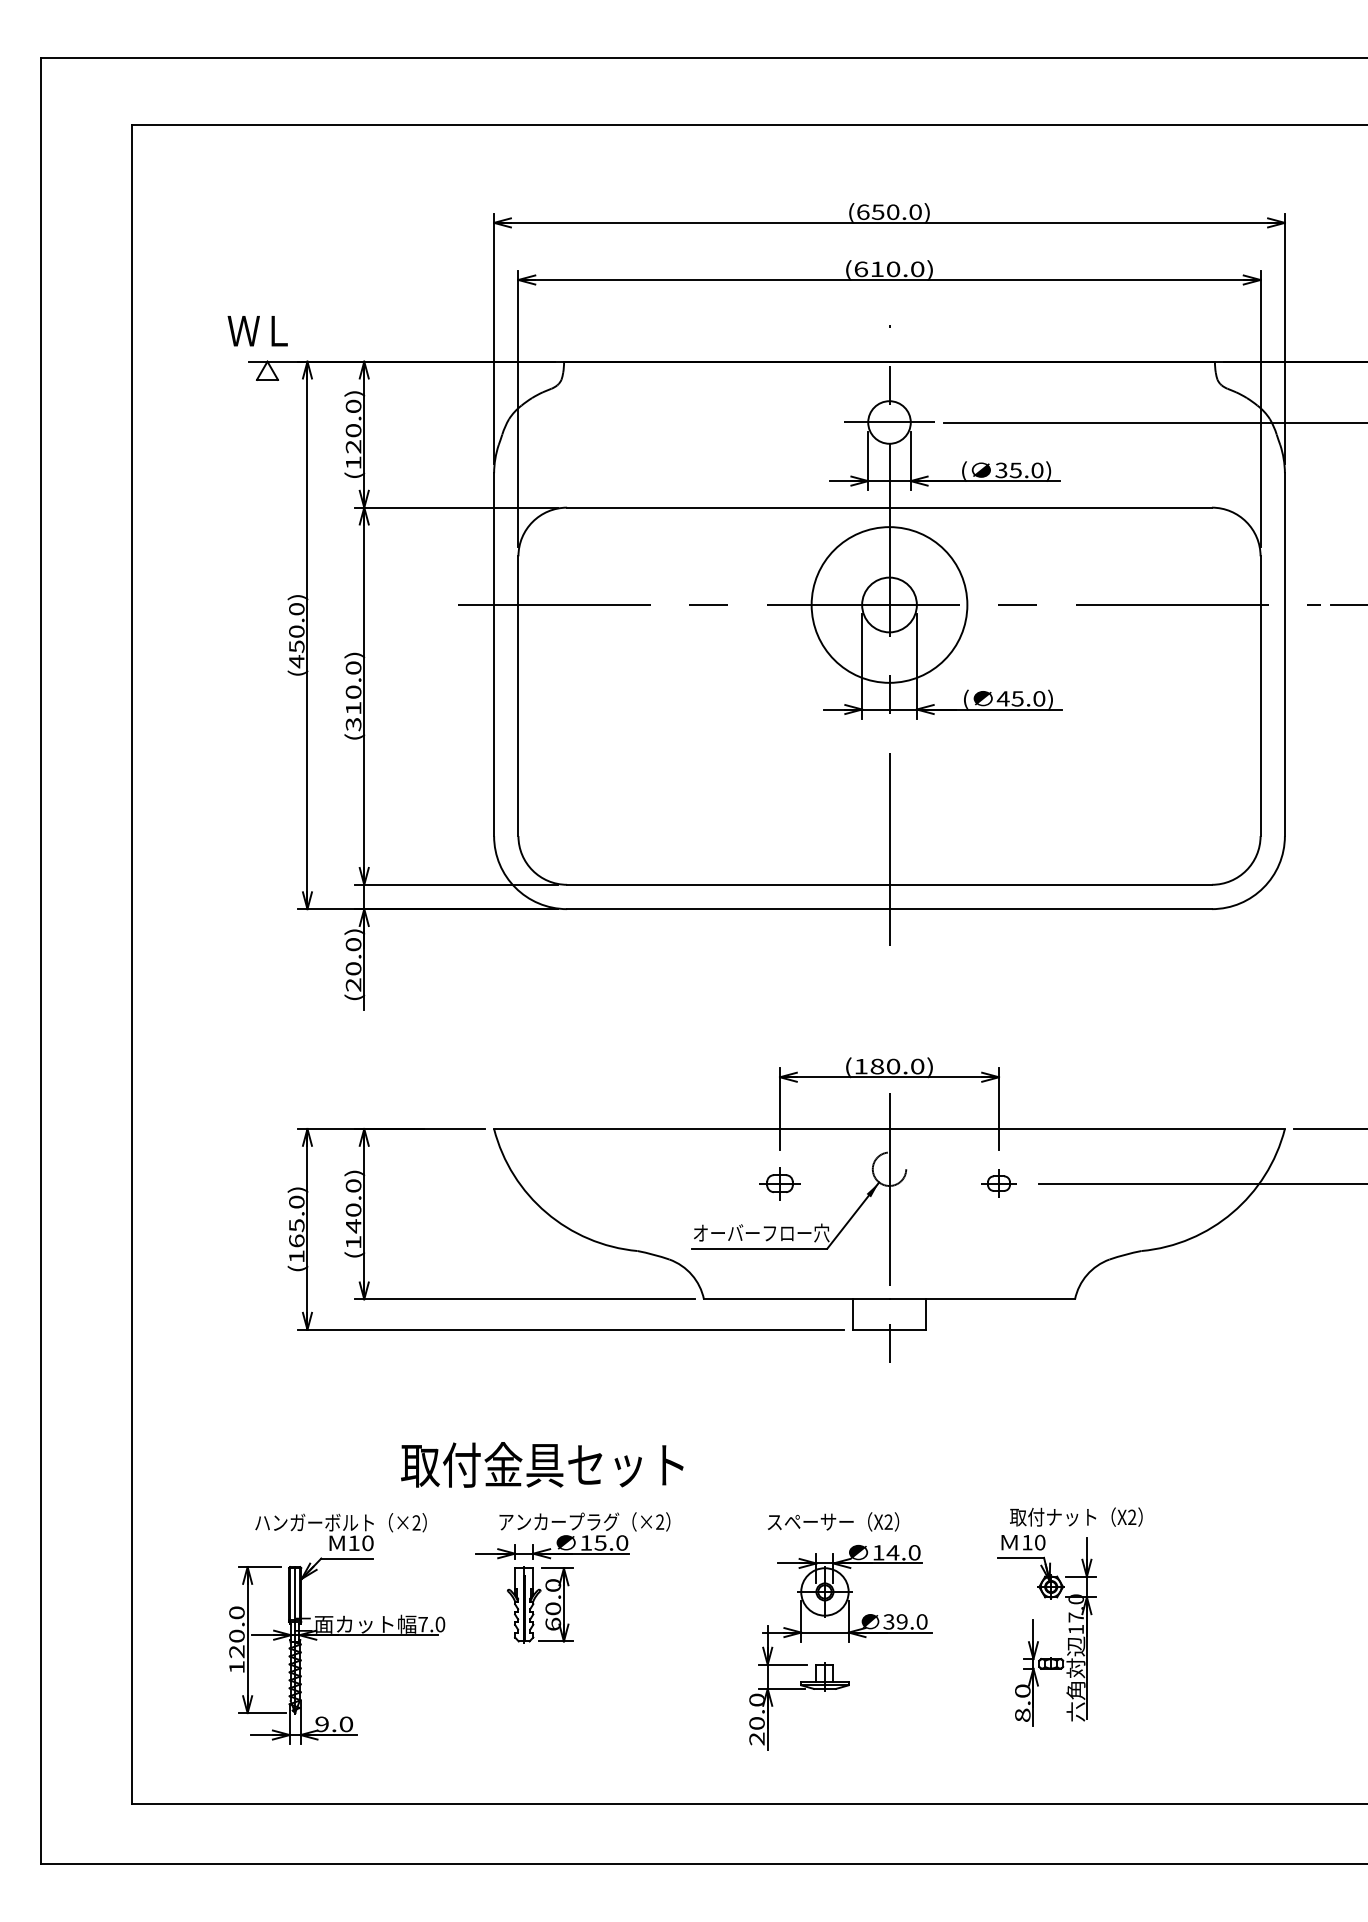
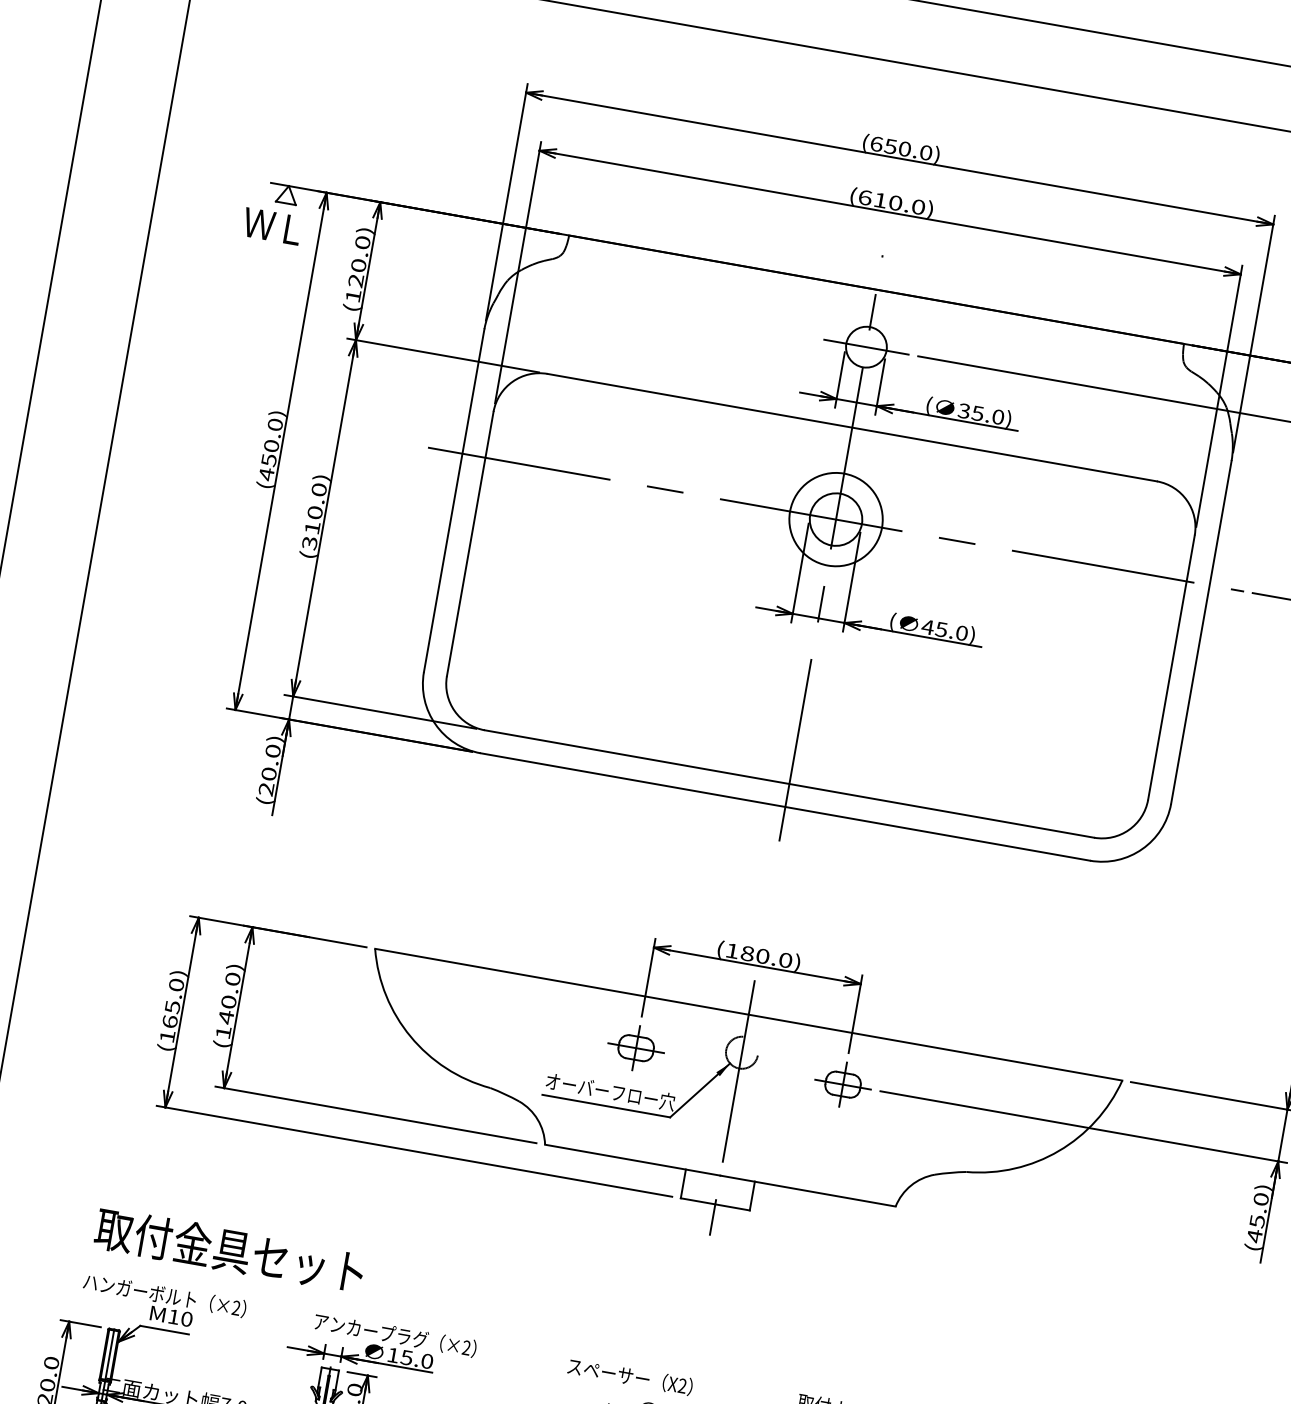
text: (257, 331) -> (271, 226), moved
circle: (889, 604) -> (836, 519), size x0.62
part: (779, 1183) -> (635, 1047), size x1.43
part: (998, 1183) -> (842, 1084), size x1.67
text: (542, 1464) -> (229, 1250), moved

